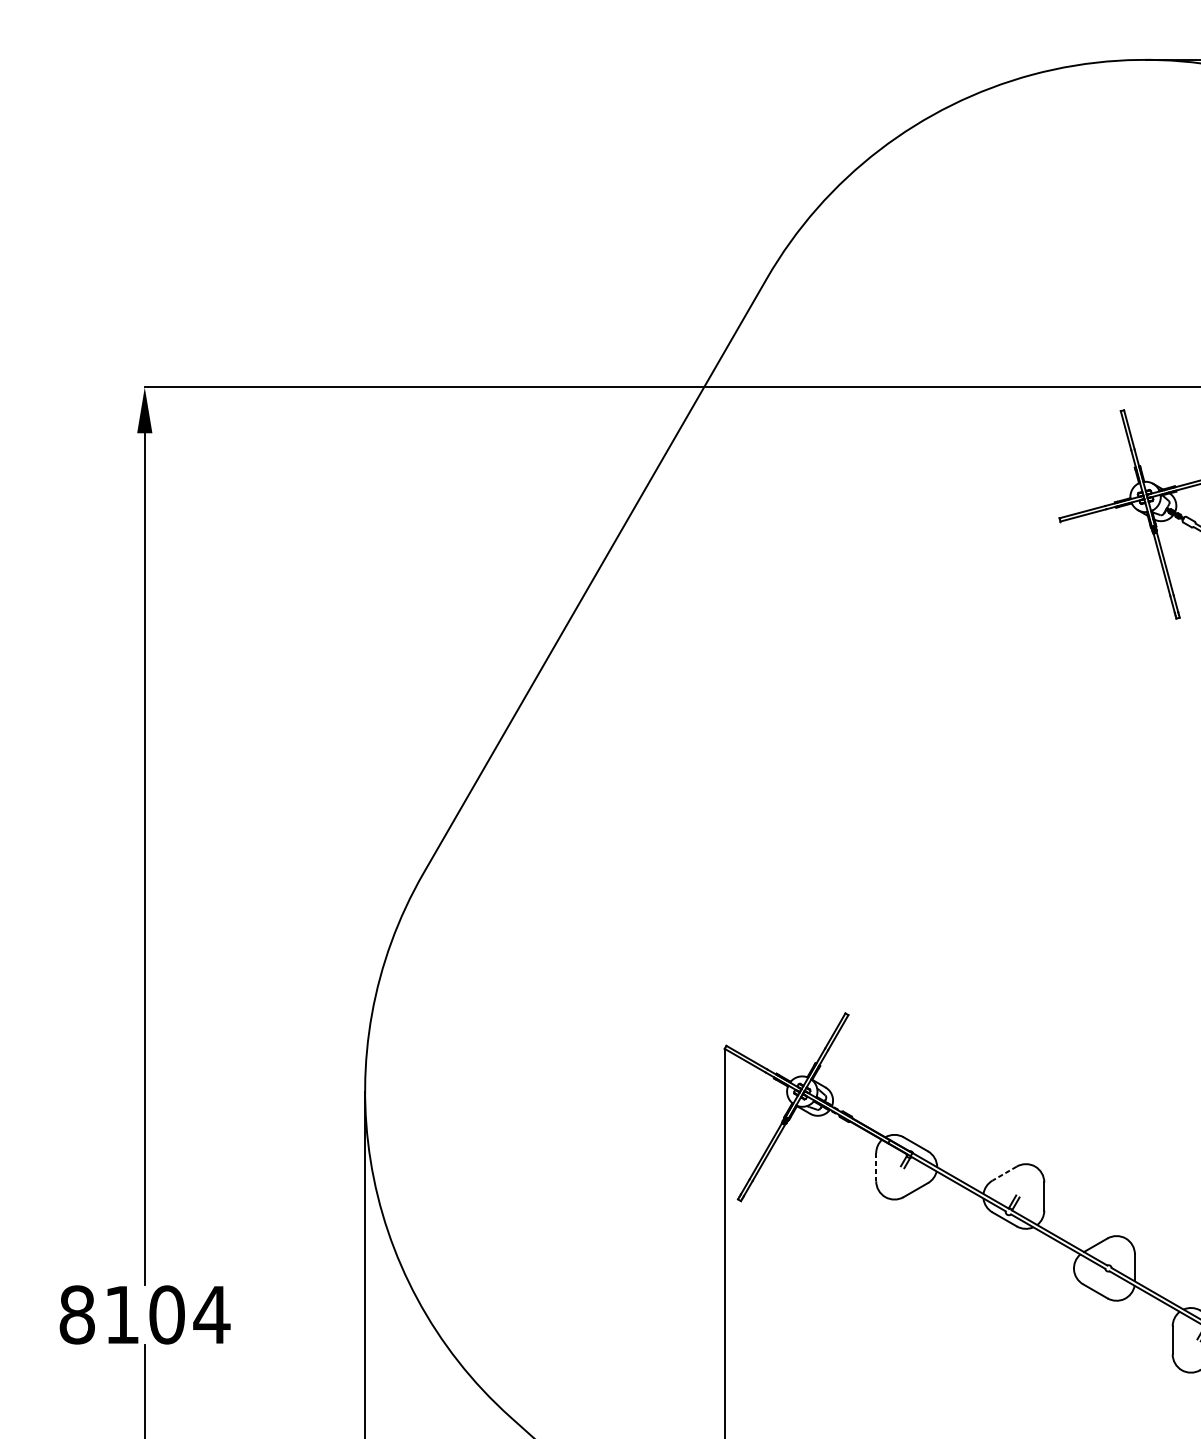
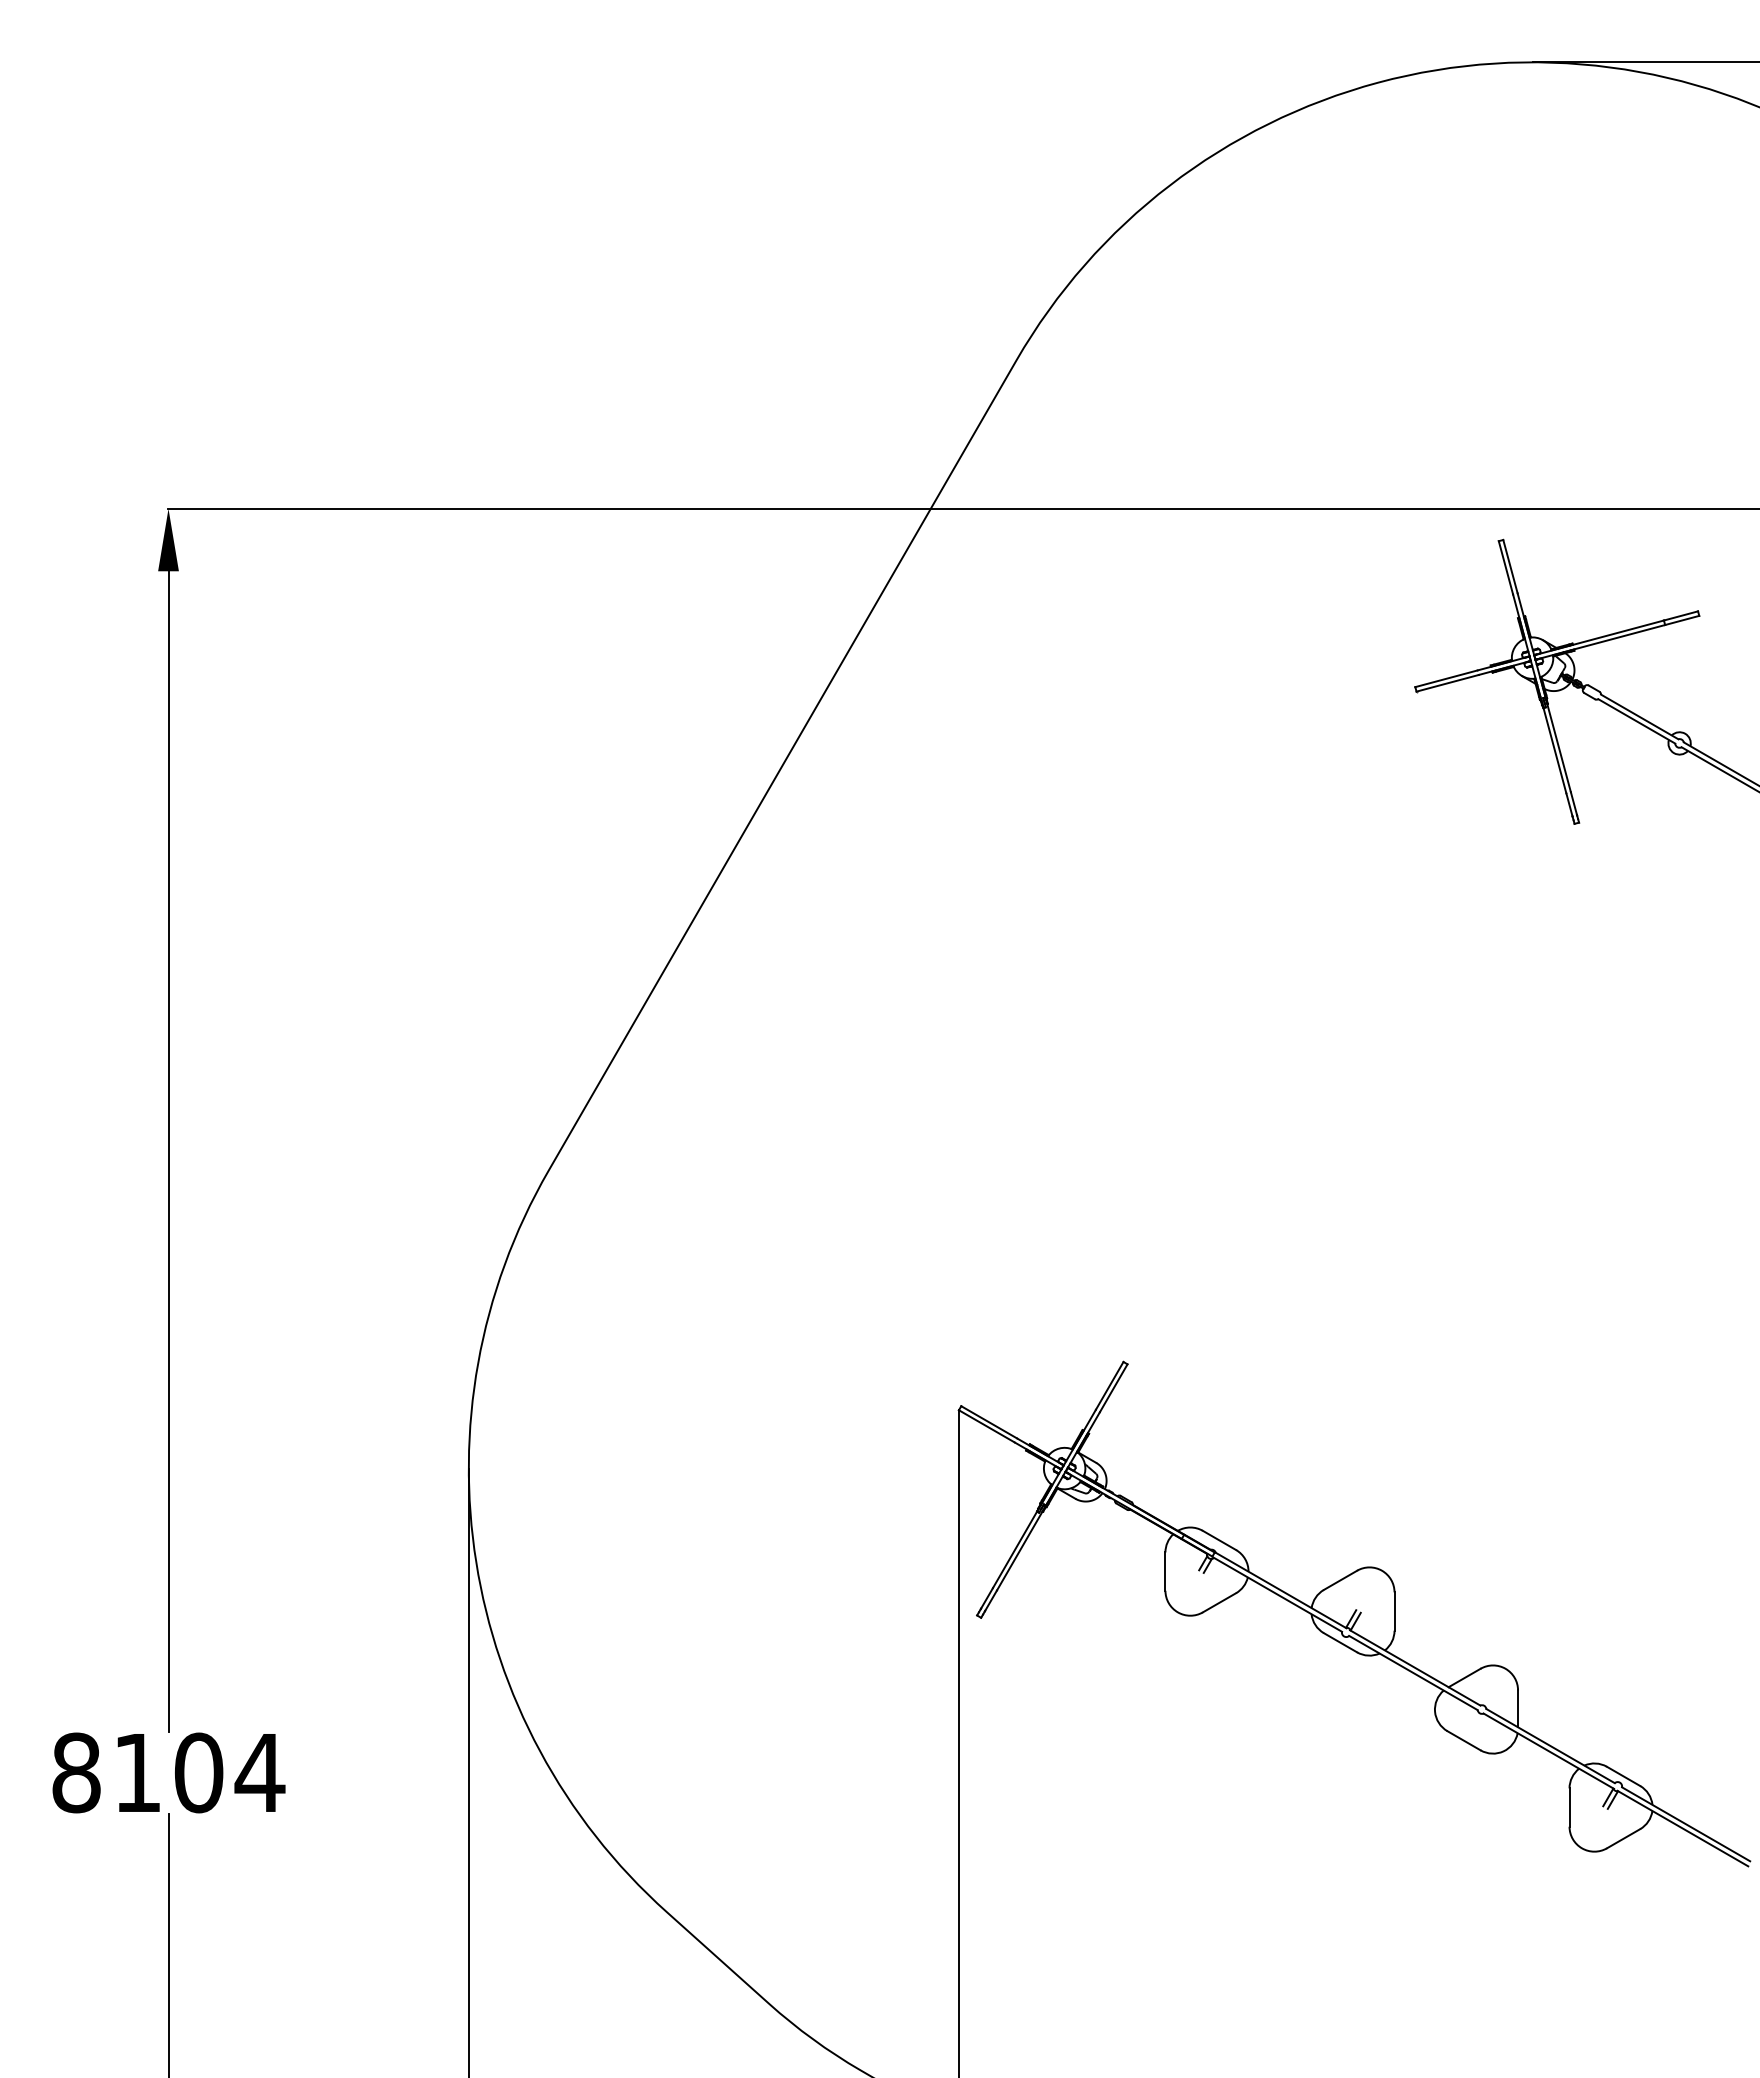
line: (876, 1167) -> (1165, 1572), dashed -> solid
line: (1004, 1173) -> (1340, 1580), dashed -> solid

